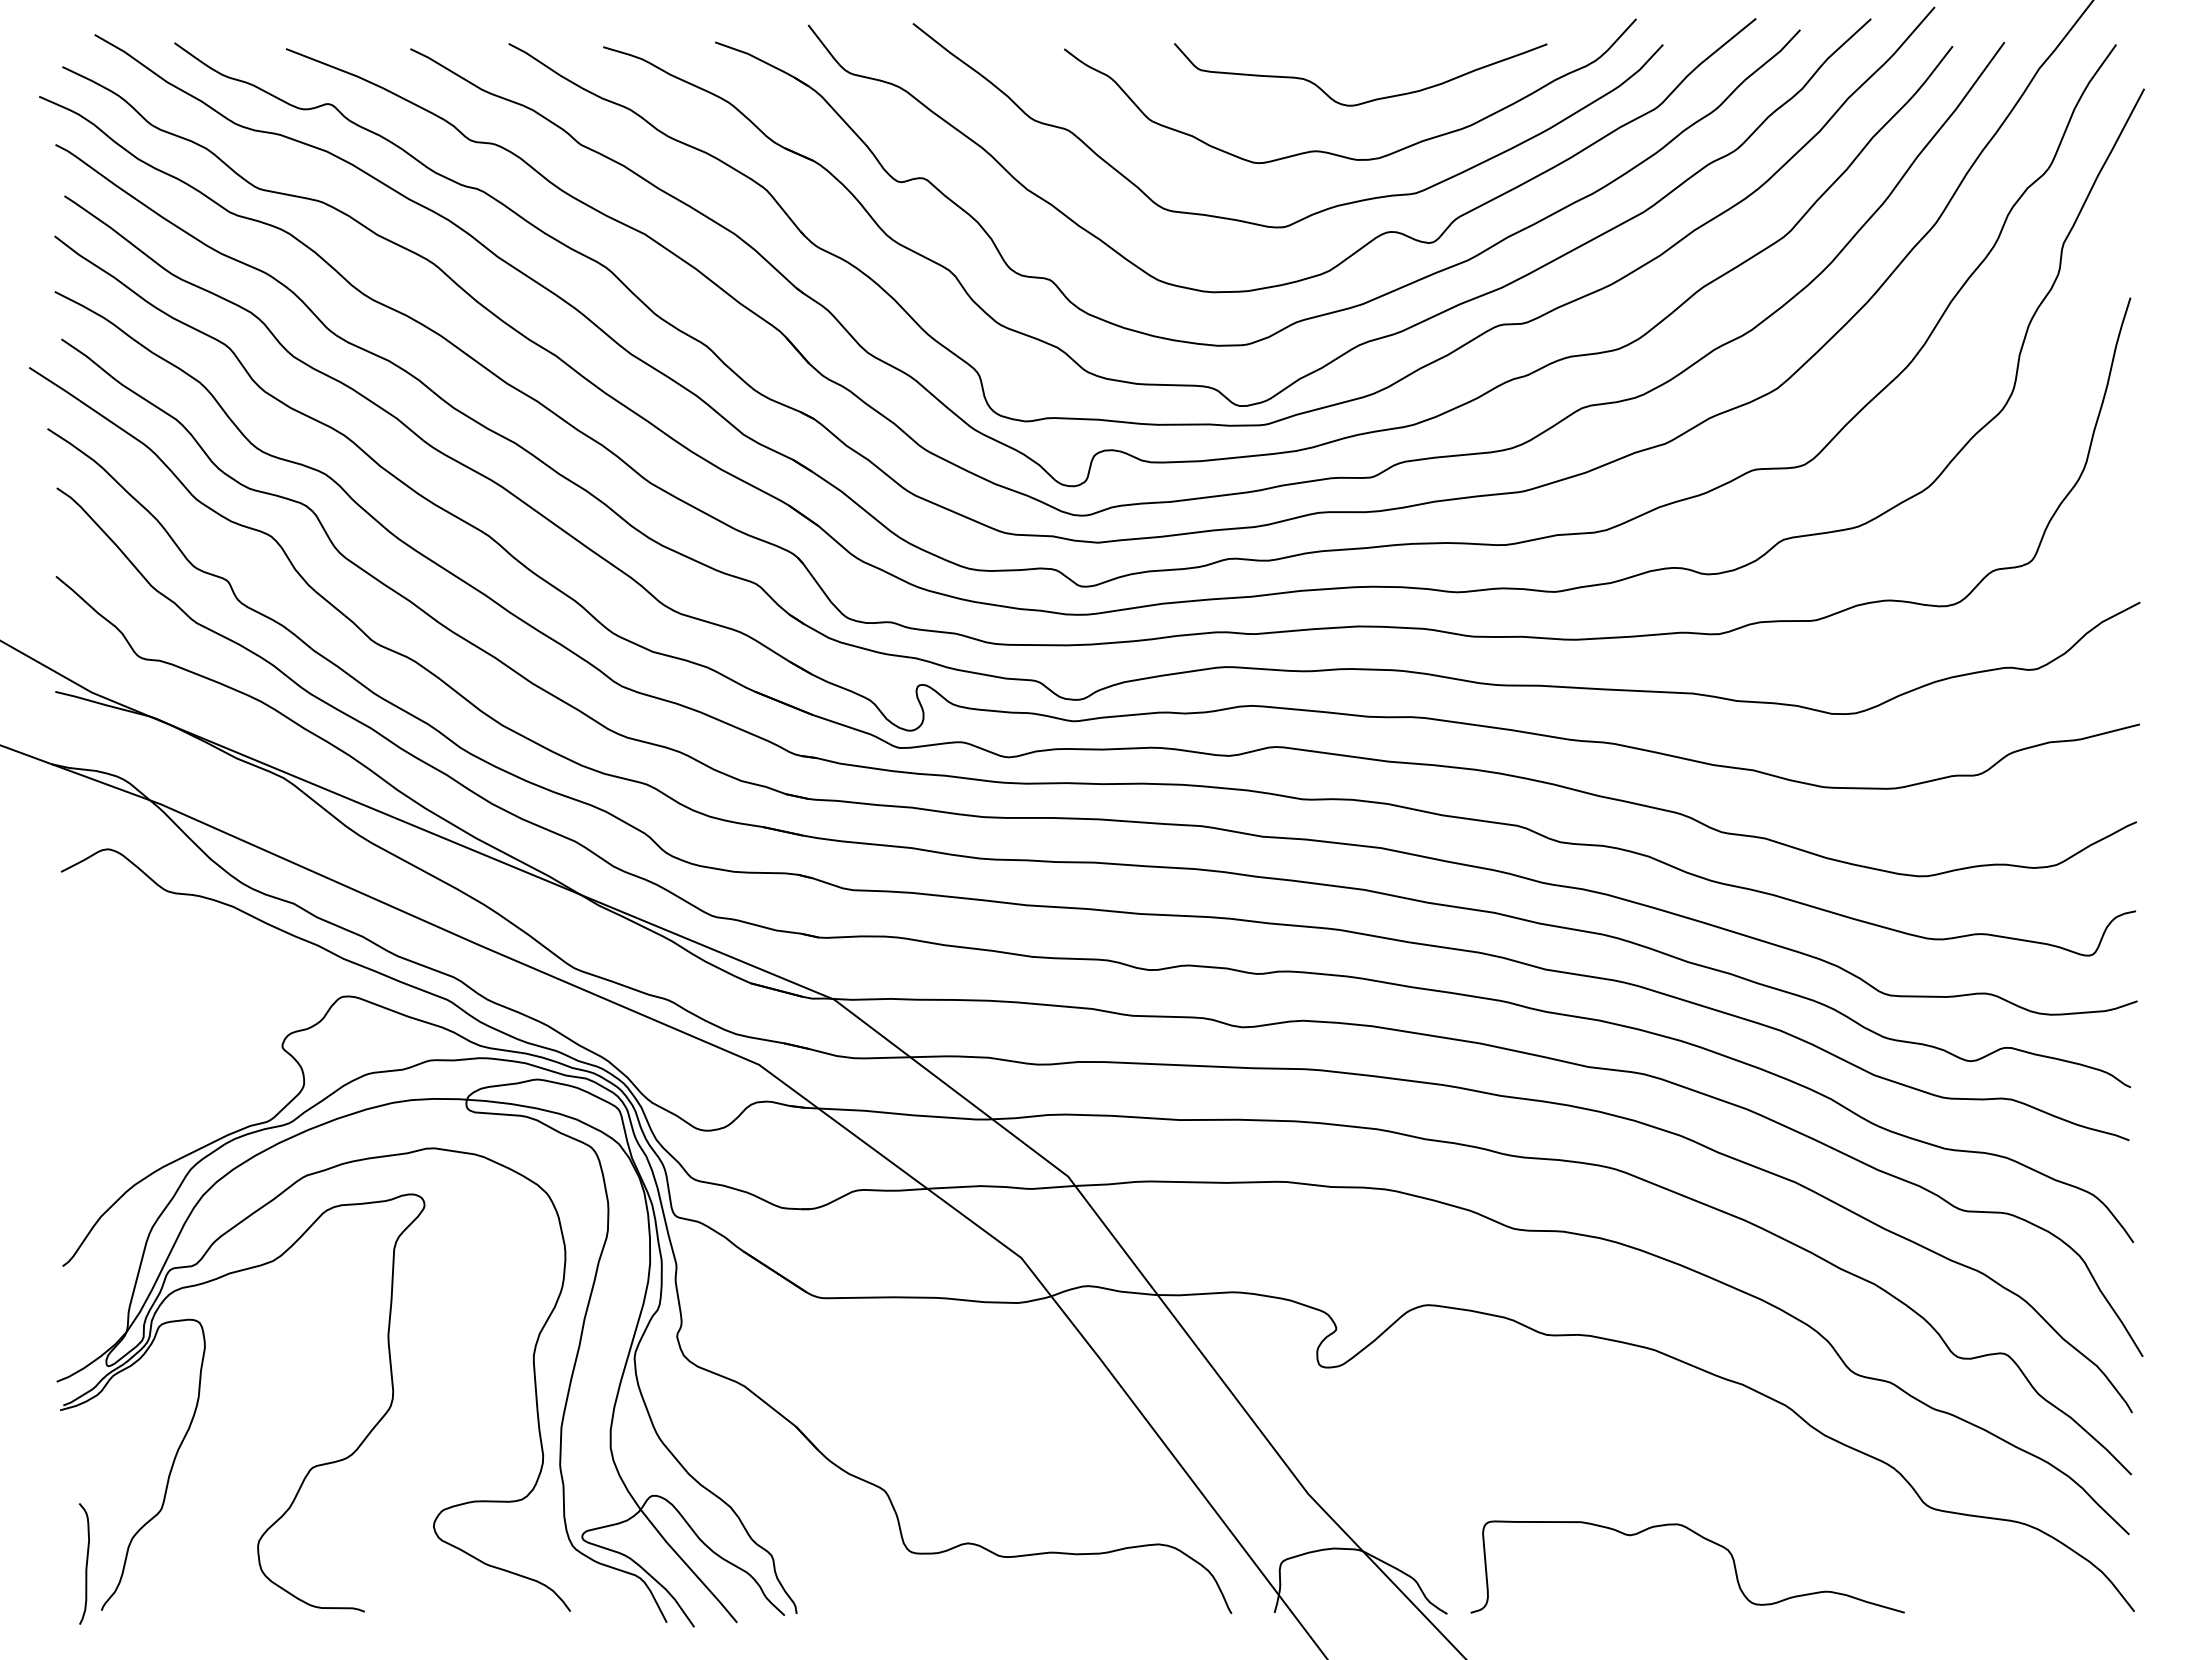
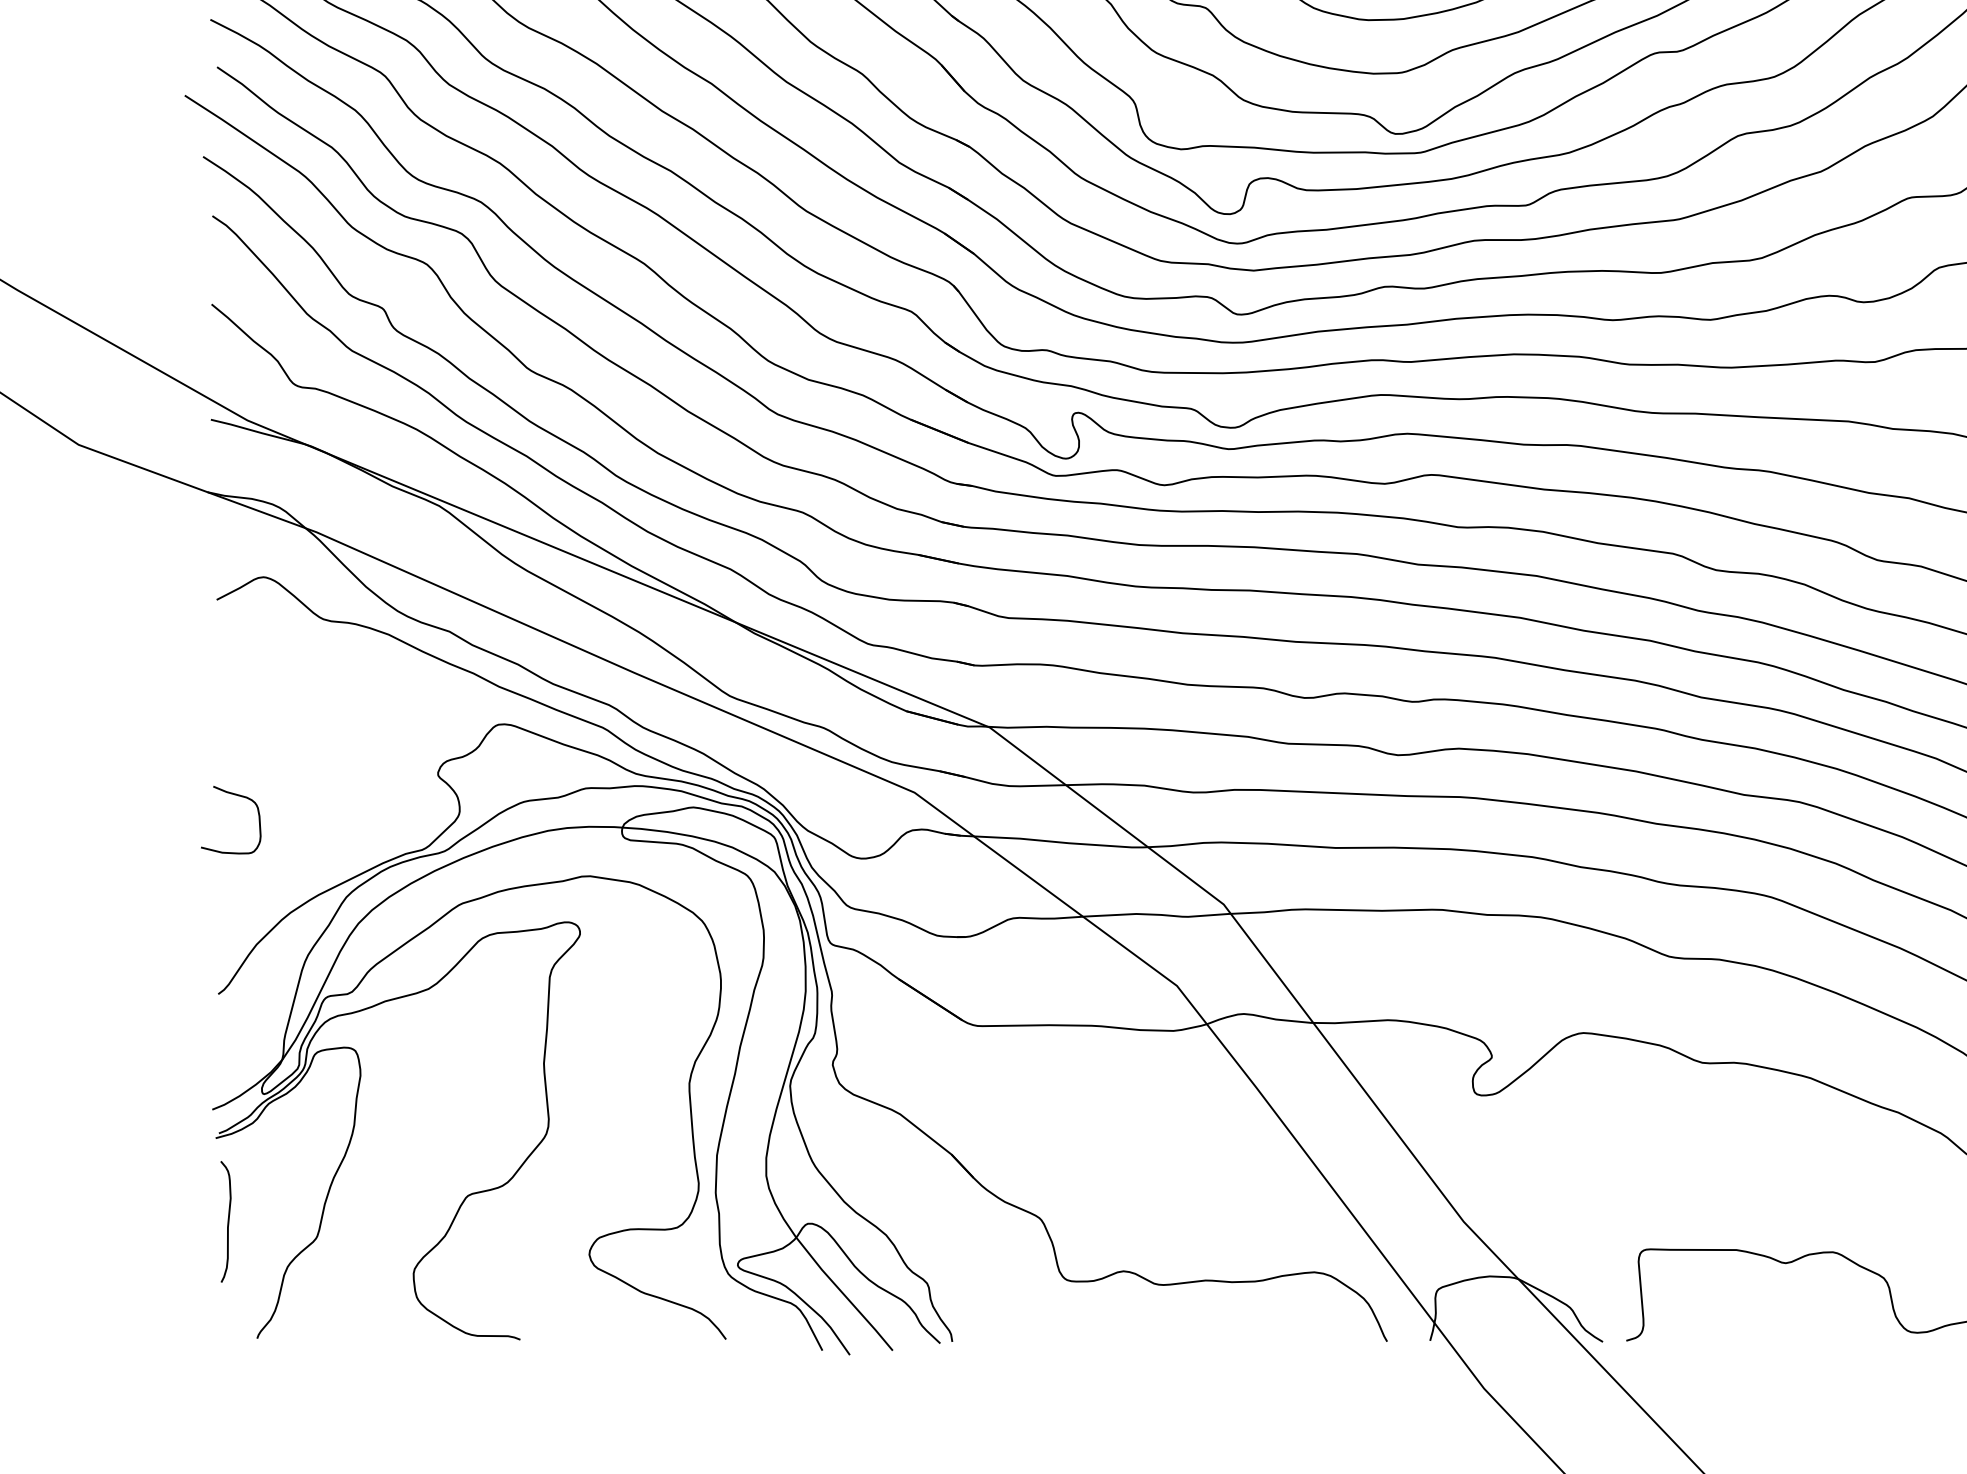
curve: (82, 1068) -> (238, 796), added
curve: (85, 1565) -> (227, 1223), moved

